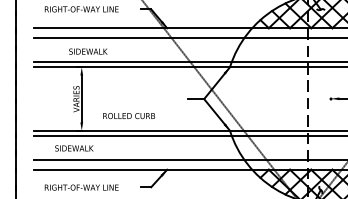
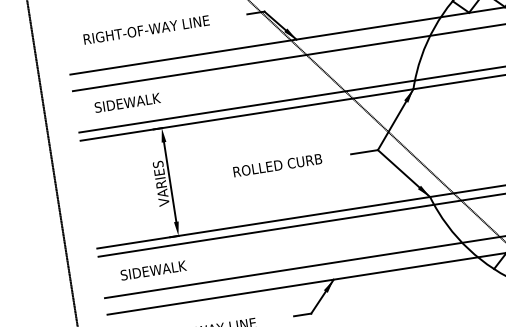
text: (88, 51) -> (127, 102), moved
text: (128, 116) -> (276, 166), moved
text: (74, 148) -> (153, 270), moved

